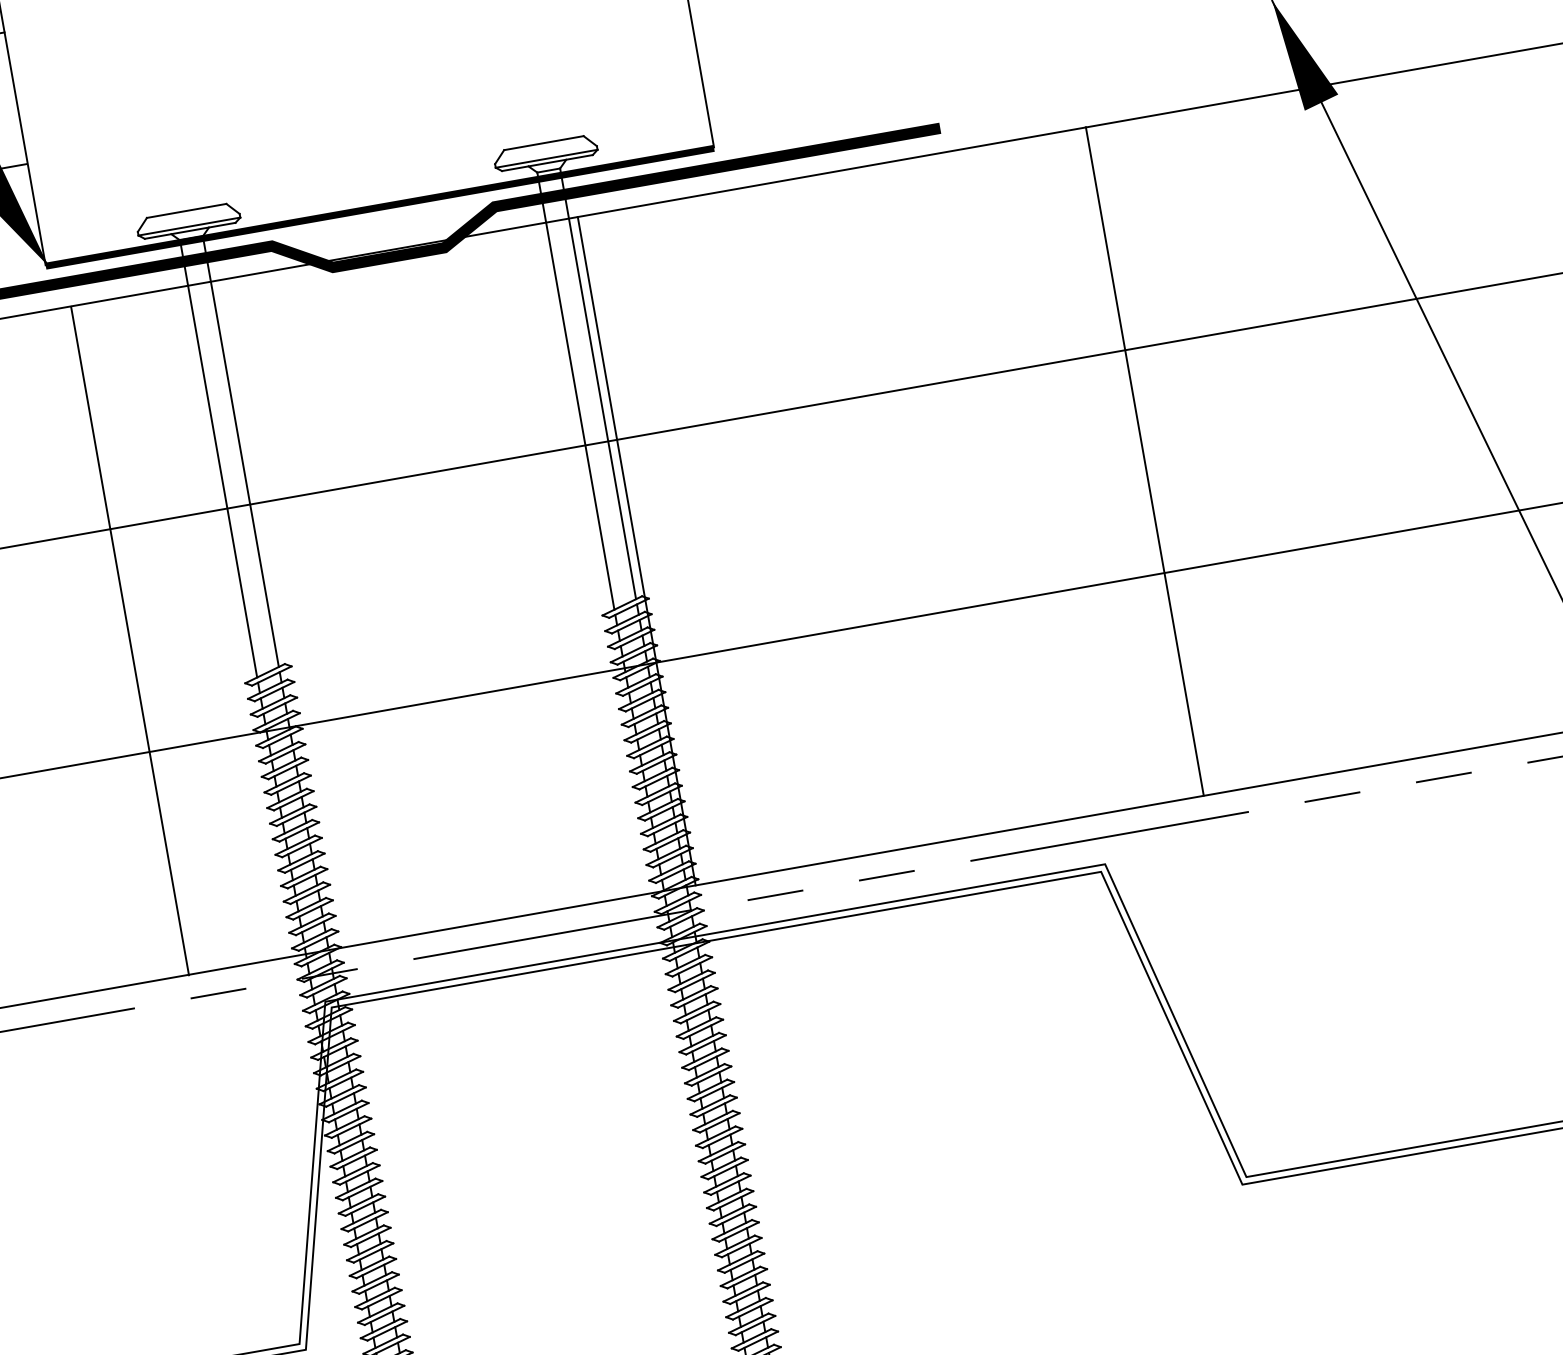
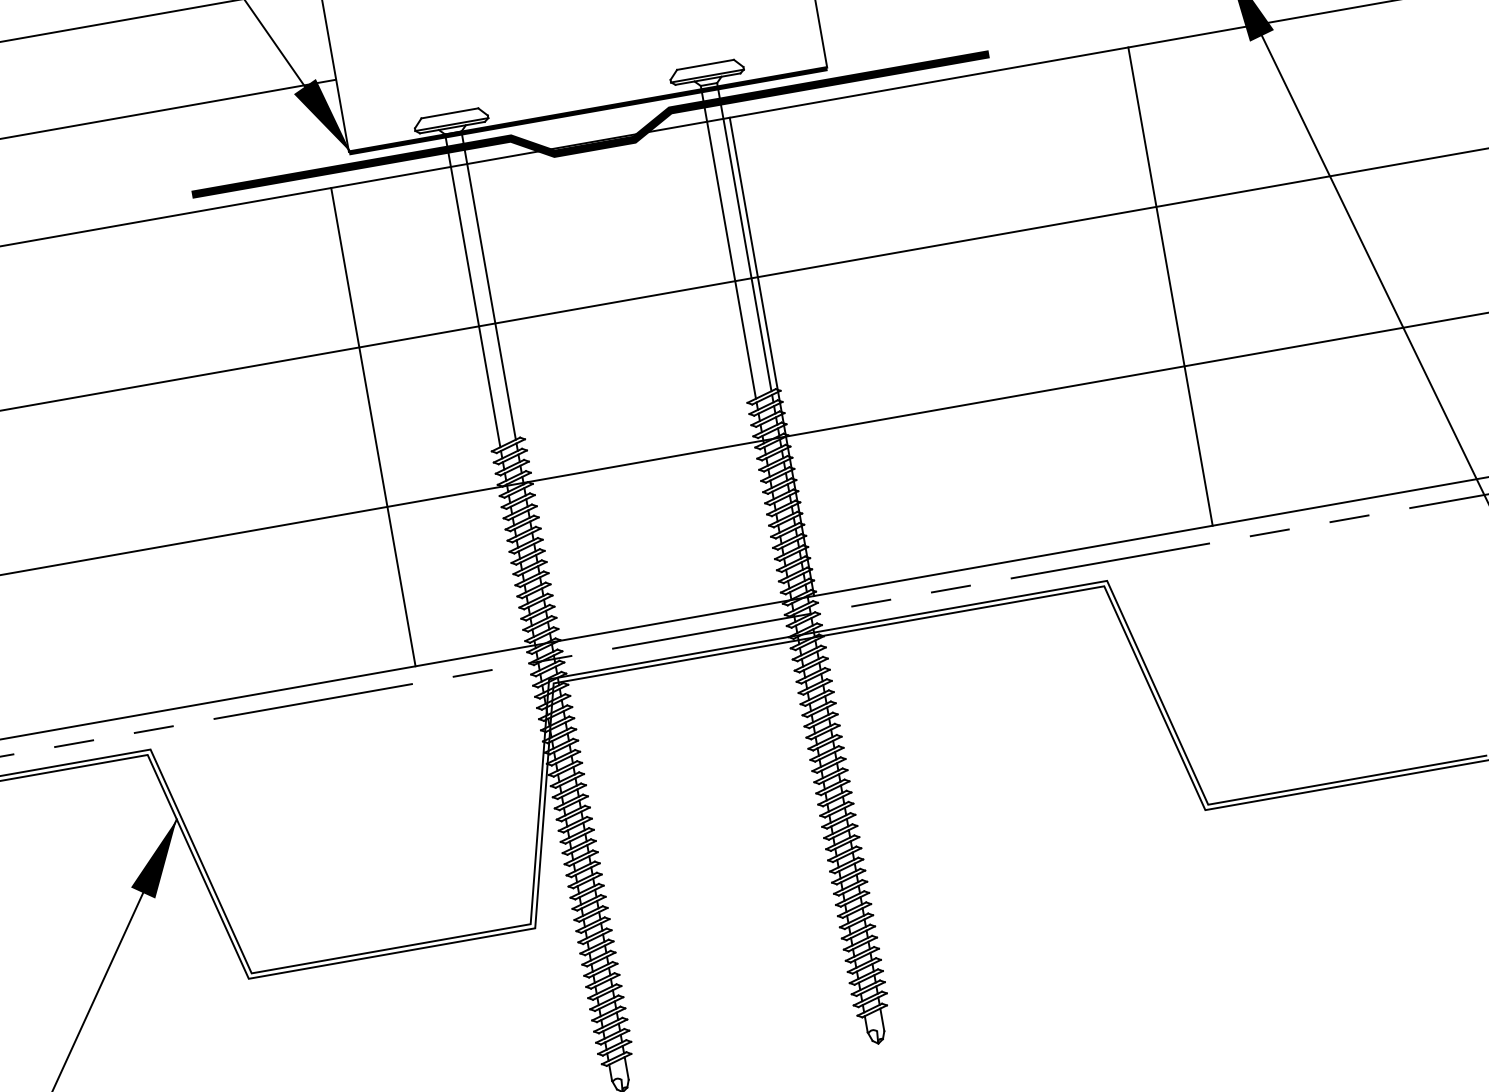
line: (1144, 461) -> (1170, 286), moved
line: (130, 641) -> (373, 427), moved

